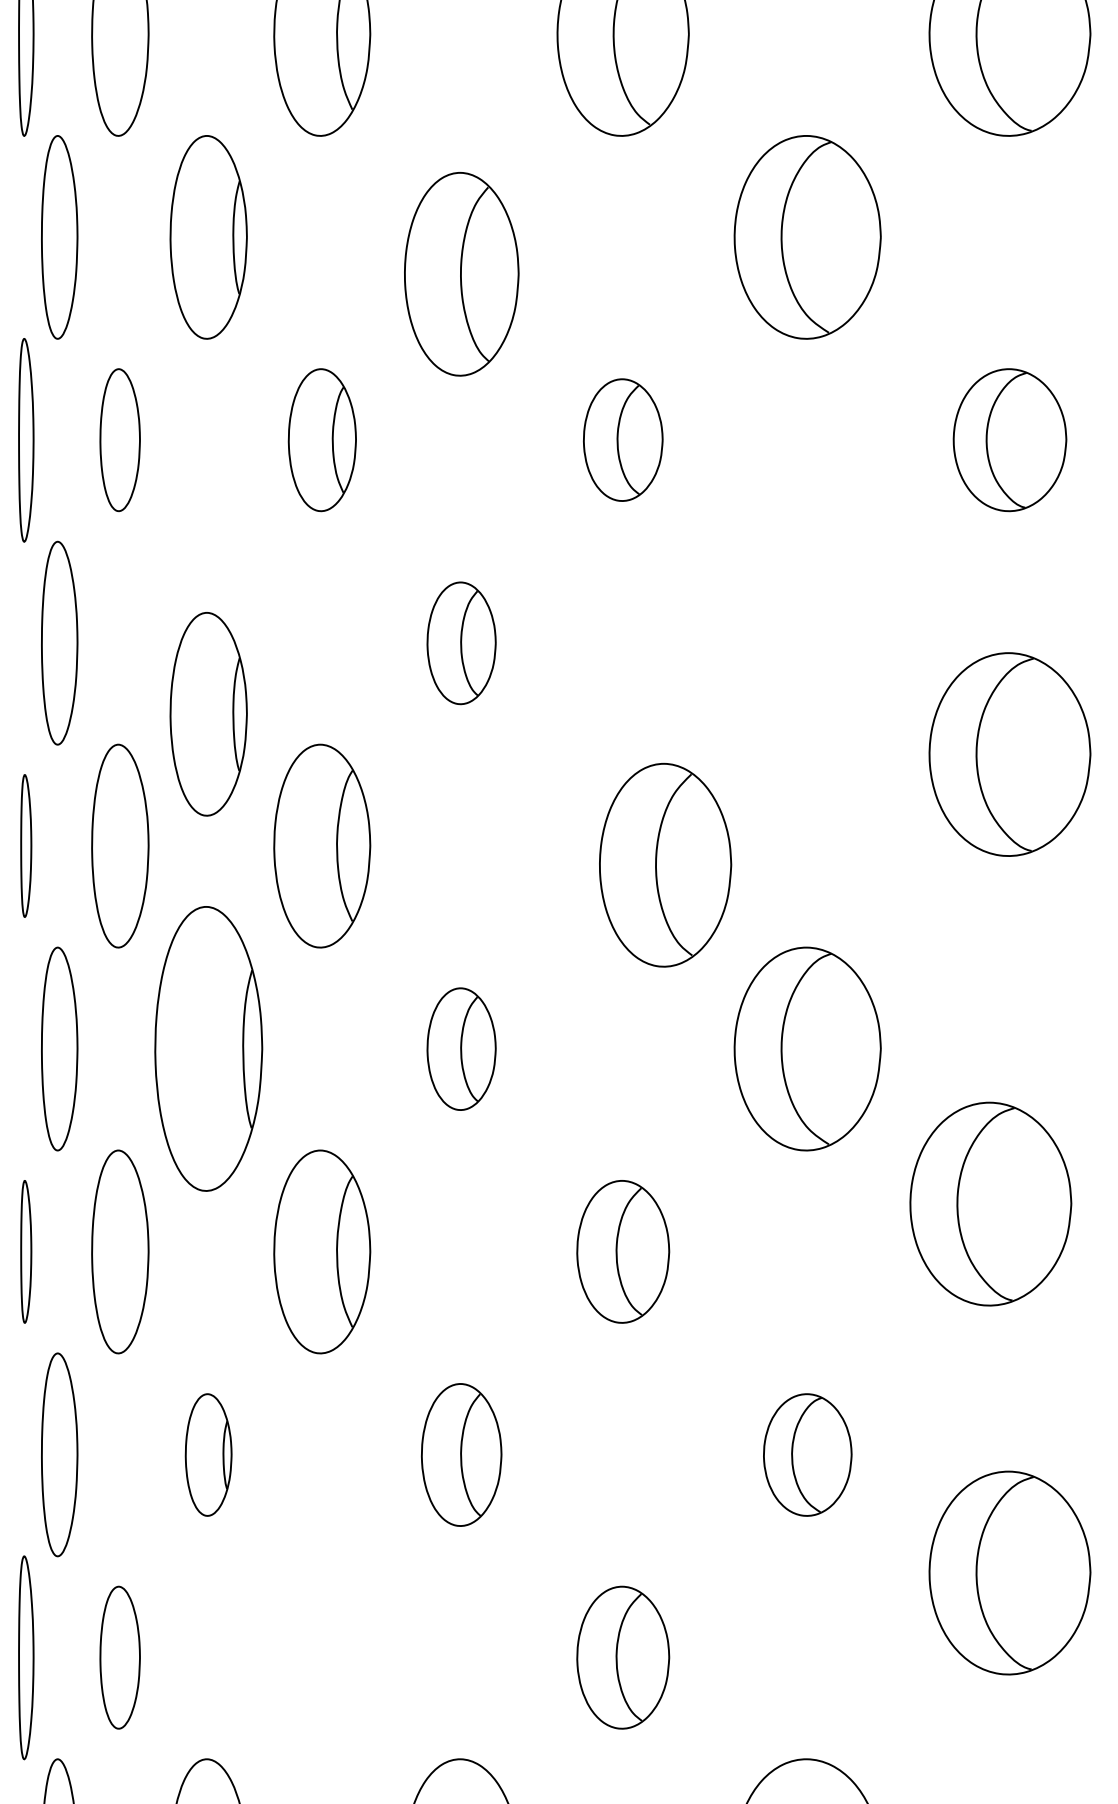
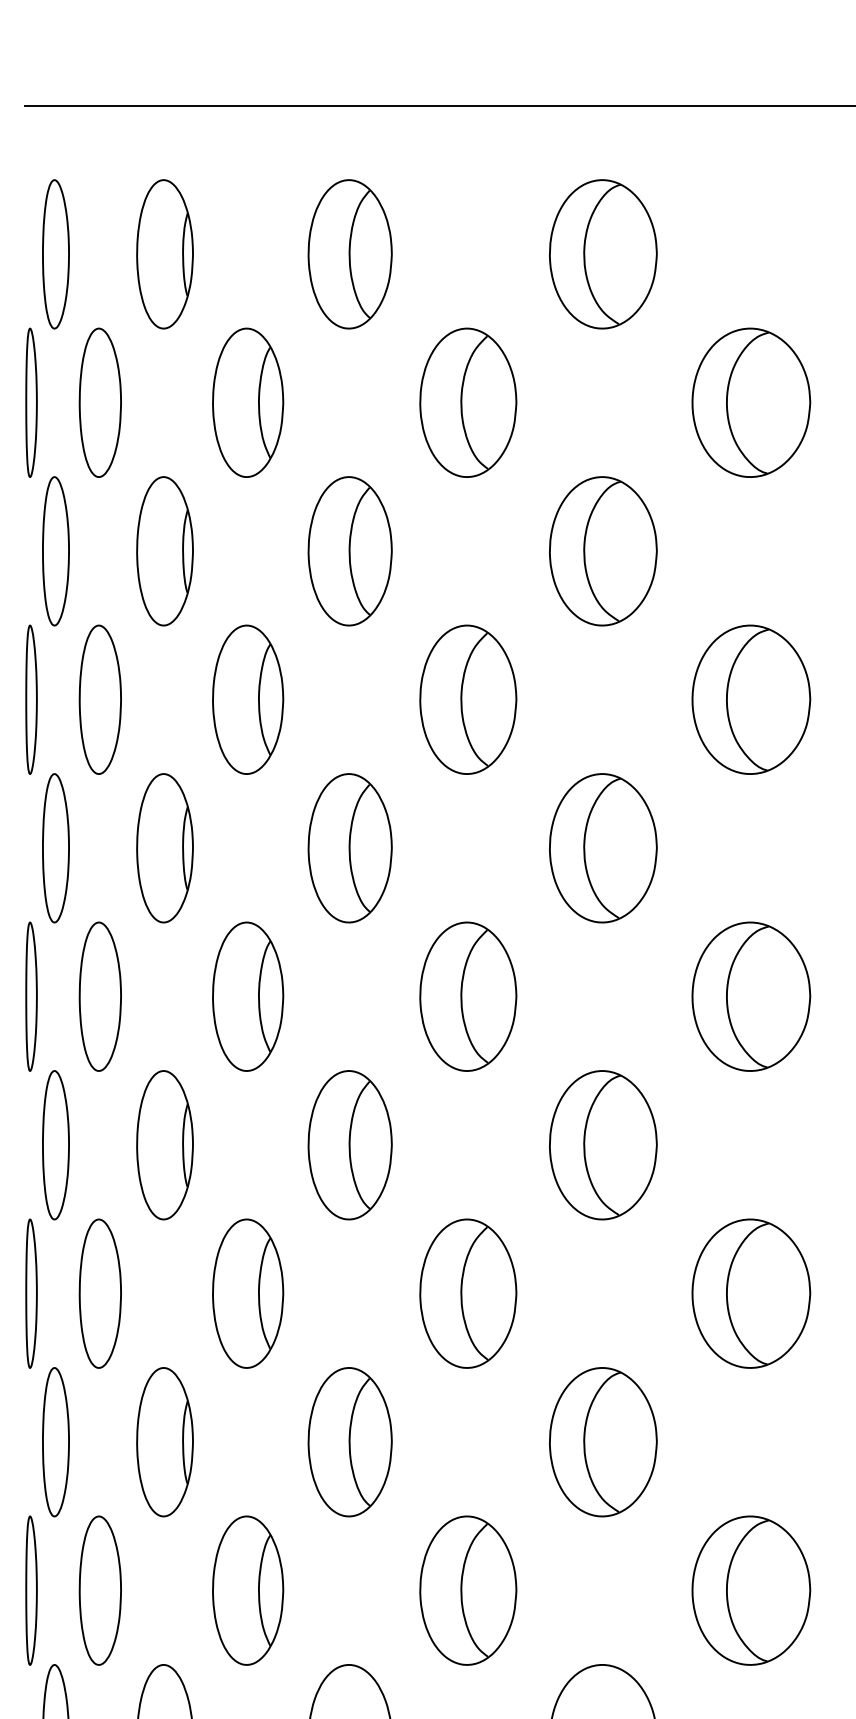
part: (460, 274) -> (349, 551), moved
part: (119, 439) -> (99, 699), size x1.43
part: (322, 439) -> (248, 699), size x1.43
part: (623, 439) -> (468, 699), size x1.67
part: (1010, 439) -> (751, 699), size x1.43
part: (460, 643) -> (349, 848), size x1.67
part: (807, 643) -> (603, 848), added
part: (207, 714) -> (164, 848), moved
part: (1010, 754) -> (751, 996), moved
part: (26, 845) -> (31, 996), size x1.43
part: (665, 864) -> (468, 996), moved
part: (207, 1049) -> (164, 1145), size x0.71
part: (460, 1049) -> (349, 1145), size x1.67
part: (991, 1203) -> (751, 1293), moved
part: (26, 1251) -> (31, 1293), size x1.43
part: (623, 1251) -> (468, 1293), size x1.43
part: (207, 1455) -> (164, 1442), size x1.67
part: (460, 1455) -> (349, 1442), size x1.43
part: (807, 1455) -> (603, 1442), size x1.67
part: (1010, 1572) -> (751, 1590), moved
part: (119, 1657) -> (99, 1590), size x1.43
part: (322, 1657) -> (248, 1590), added
part: (623, 1657) -> (468, 1590), size x1.43

